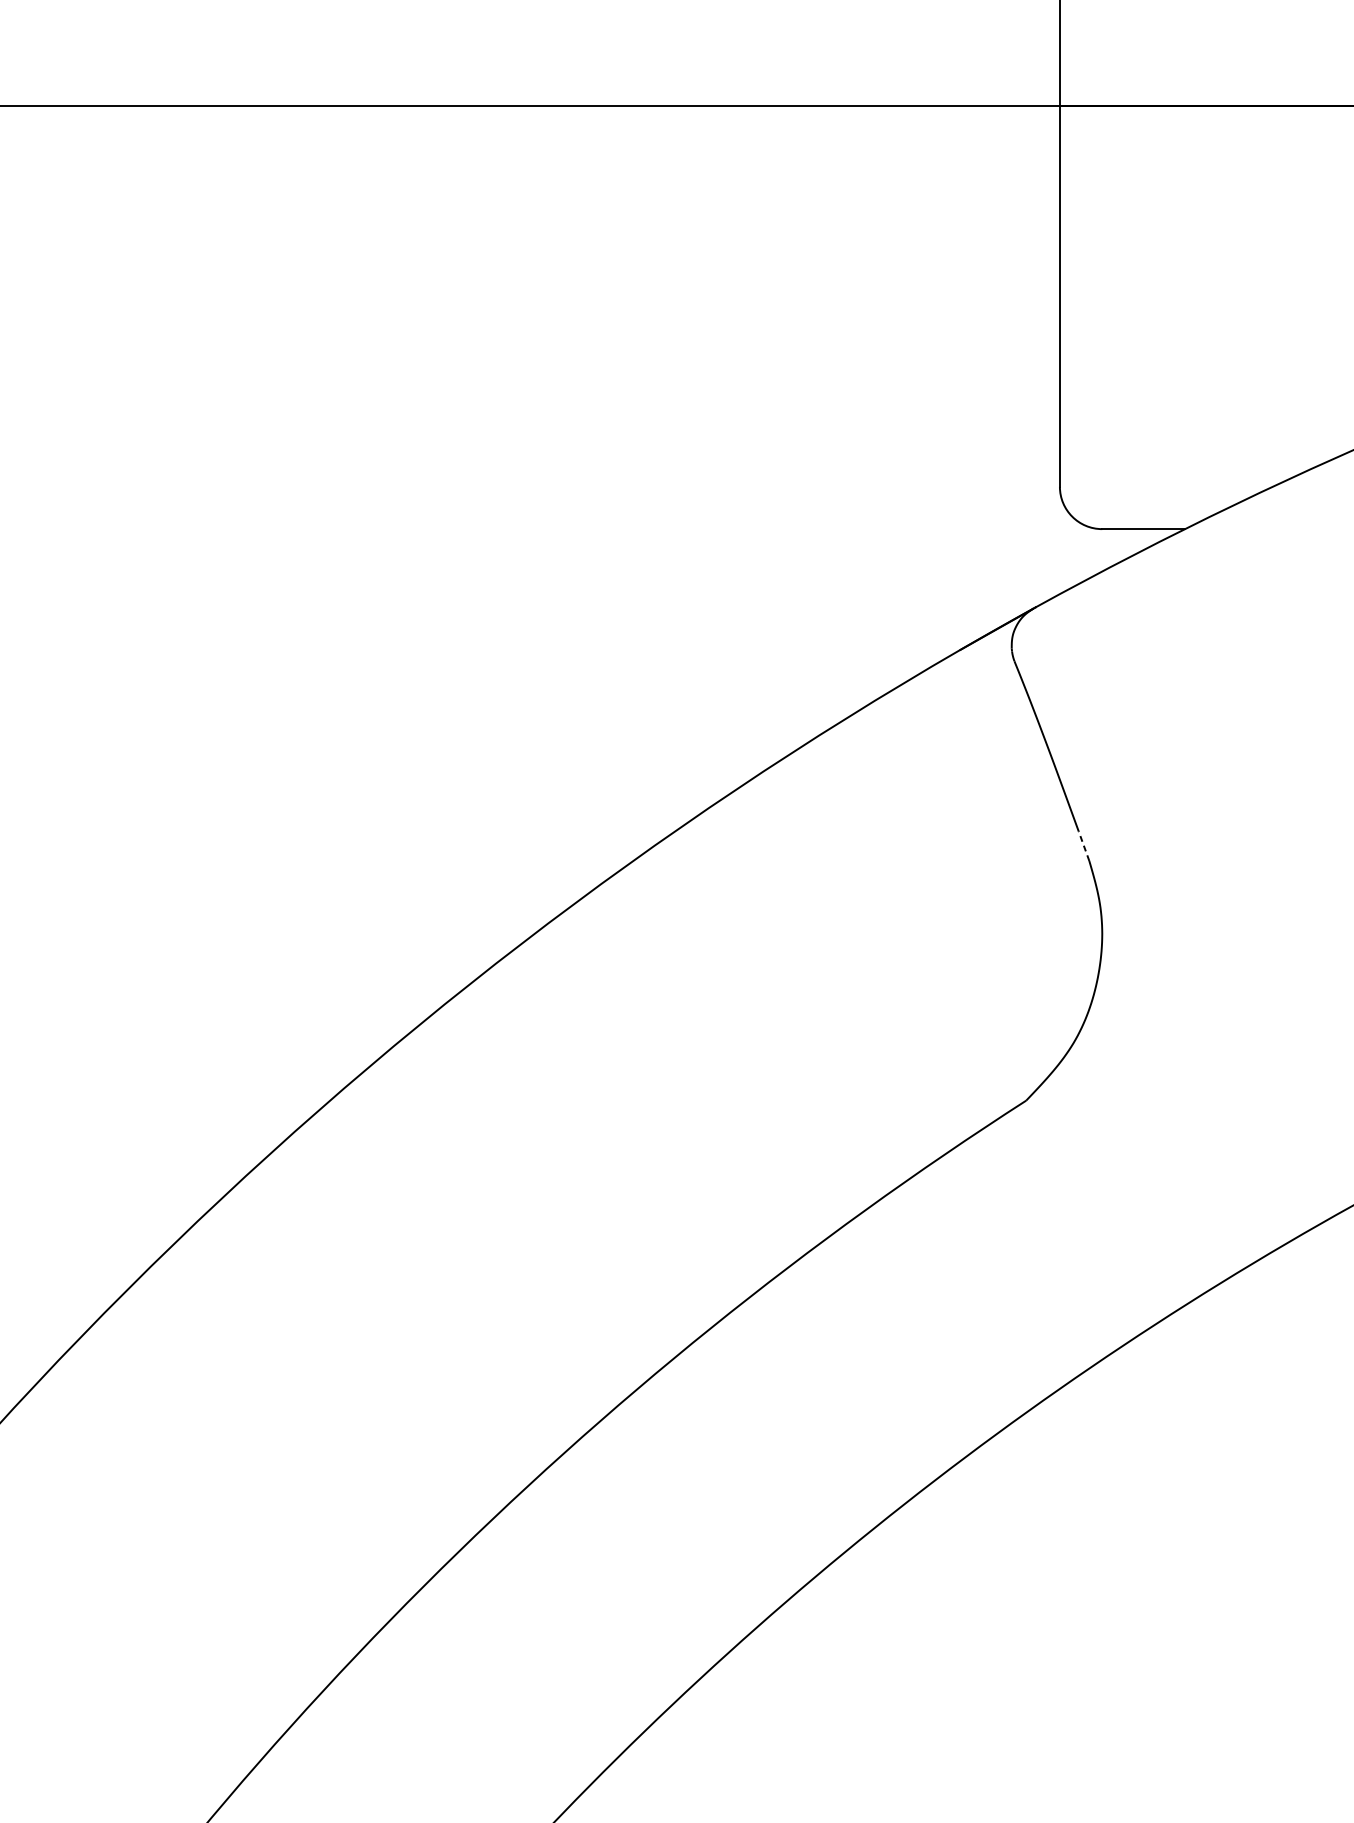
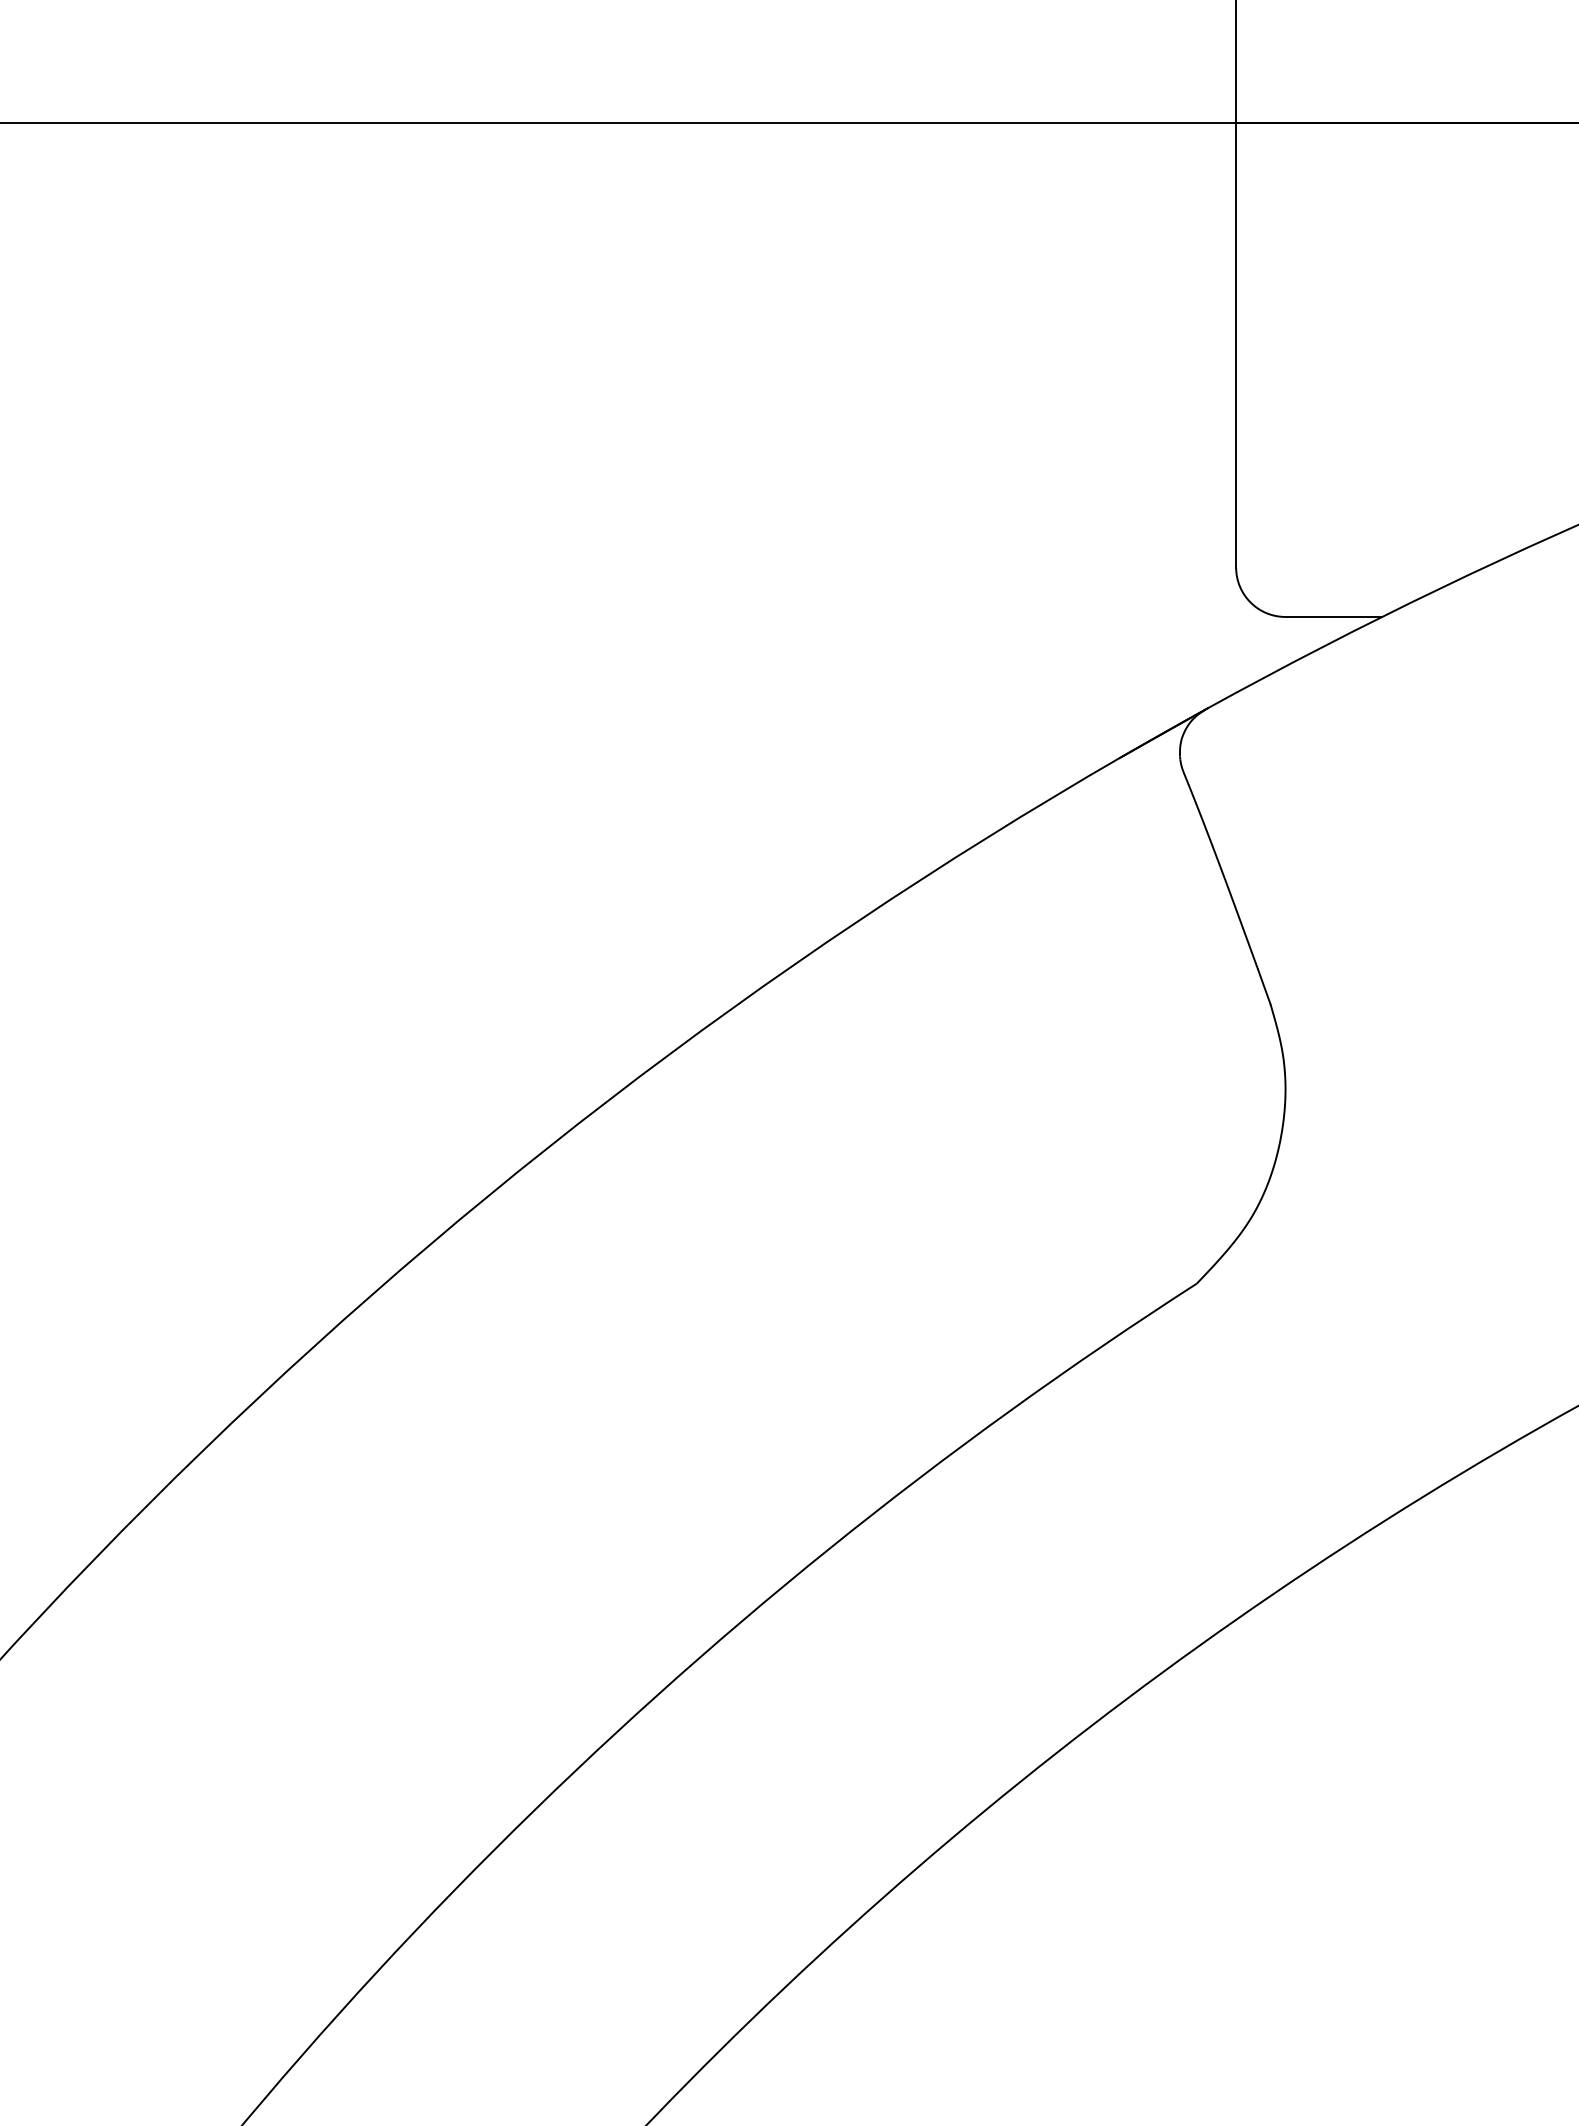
line: (1084, 845) -> (1264, 986), dashed -> solid

